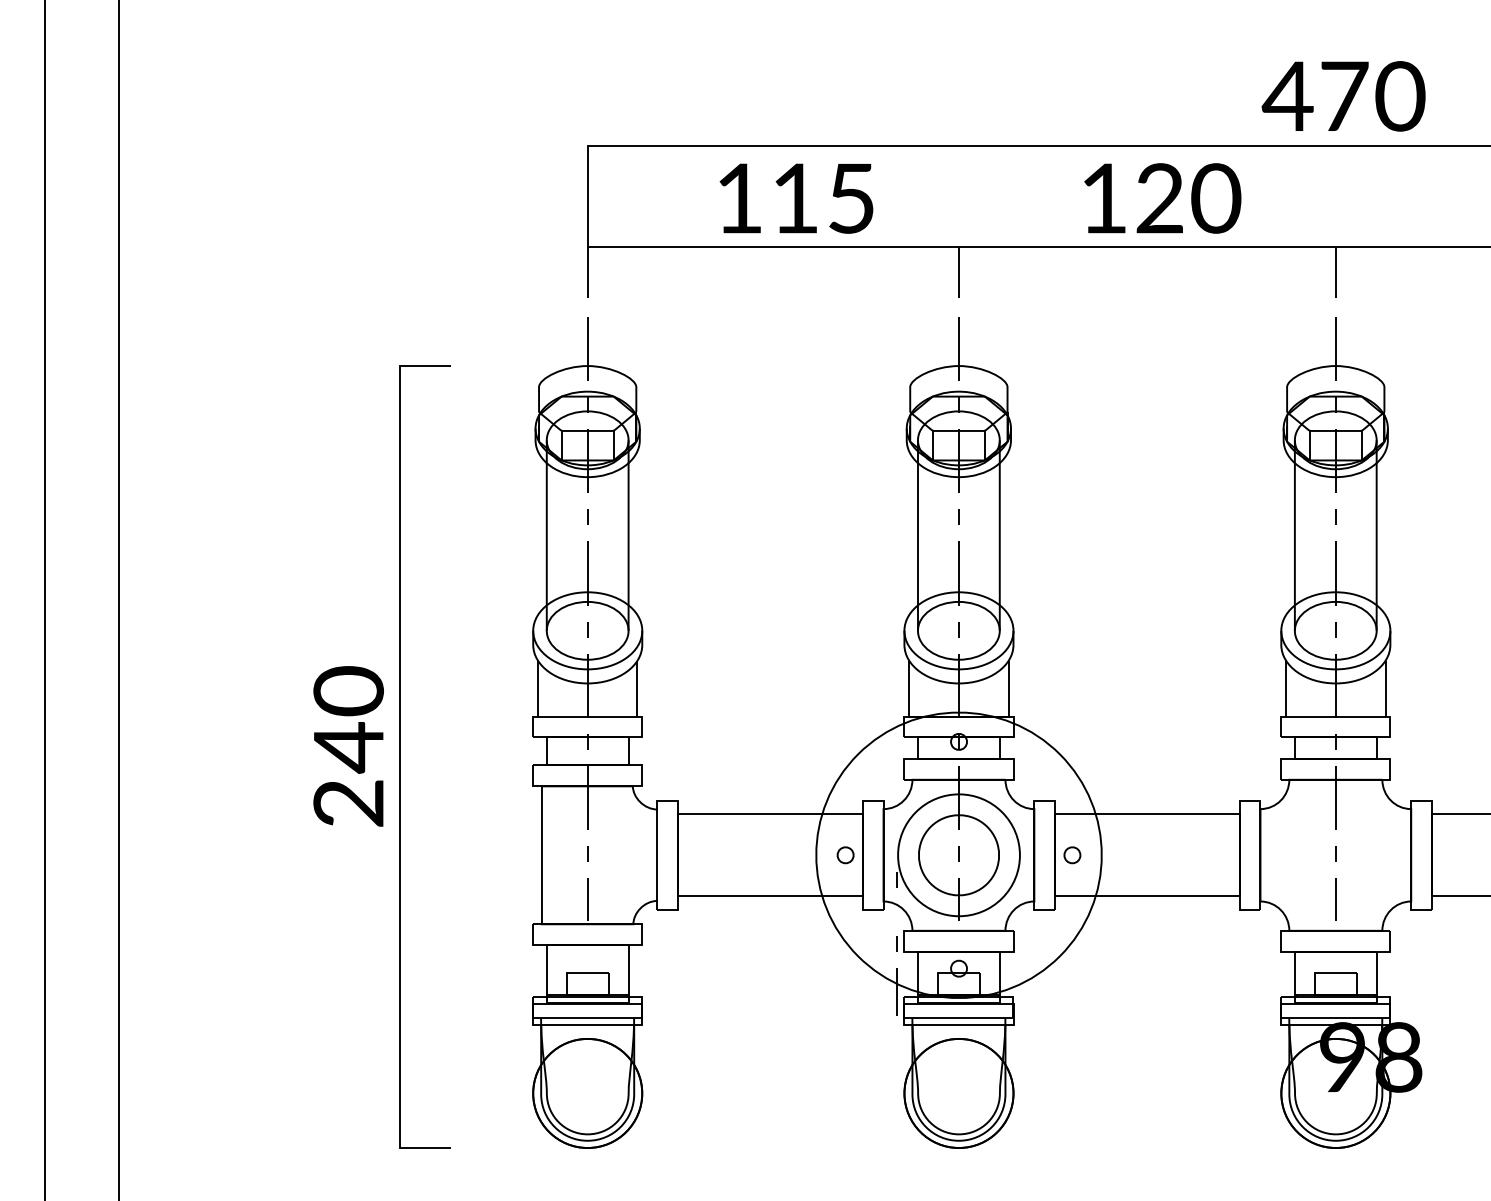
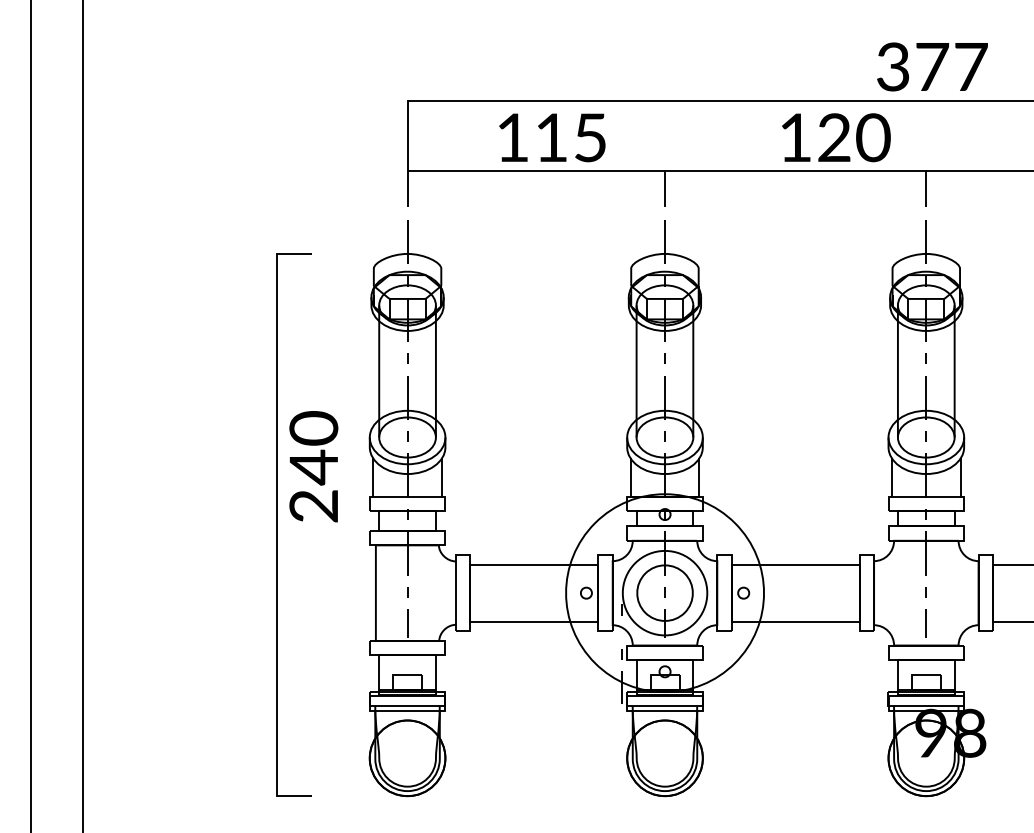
text: (1343, 95) -> (931, 66), 470 -> 377
text: (1163, 198) -> (836, 137), moved
text: (348, 746) -> (313, 466), moved

